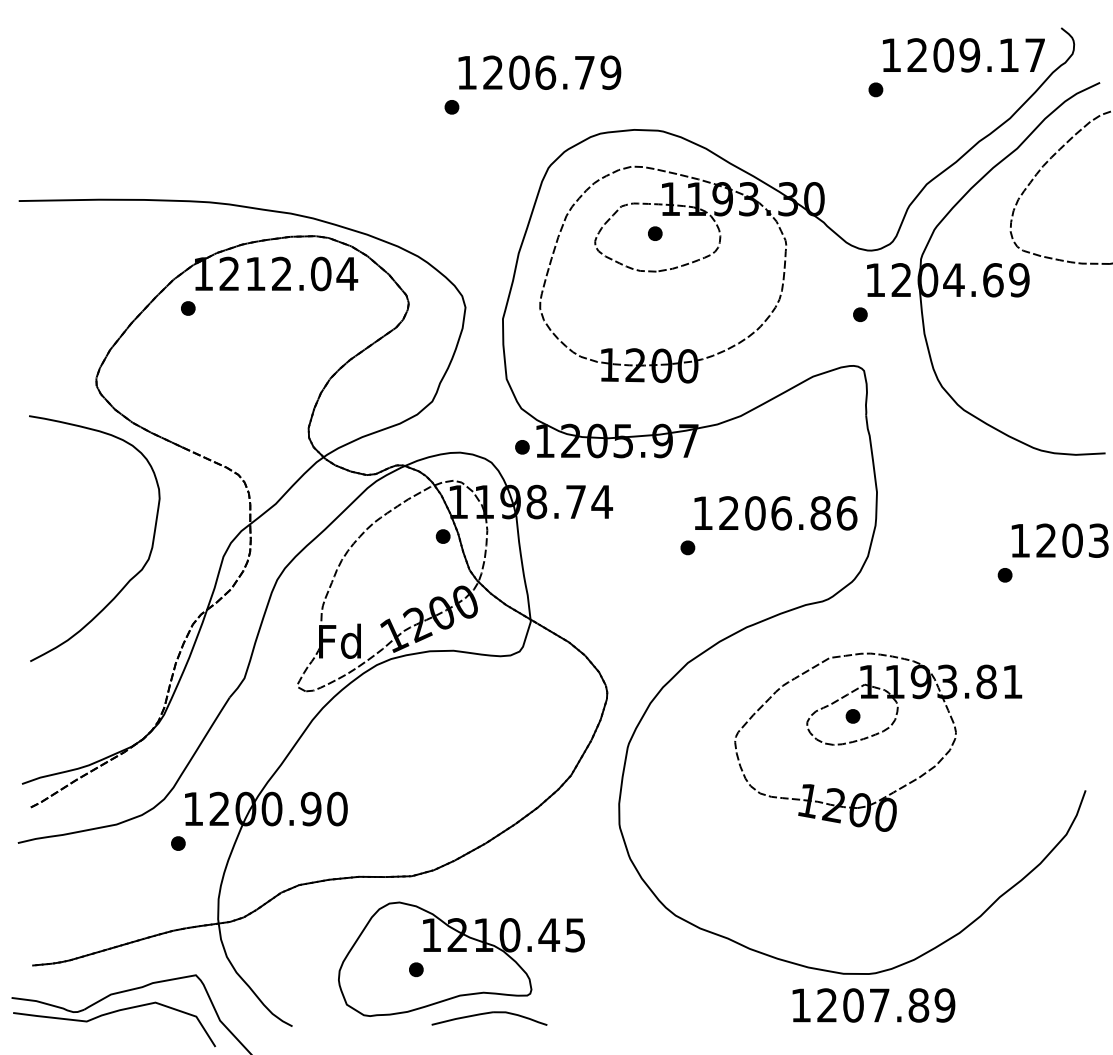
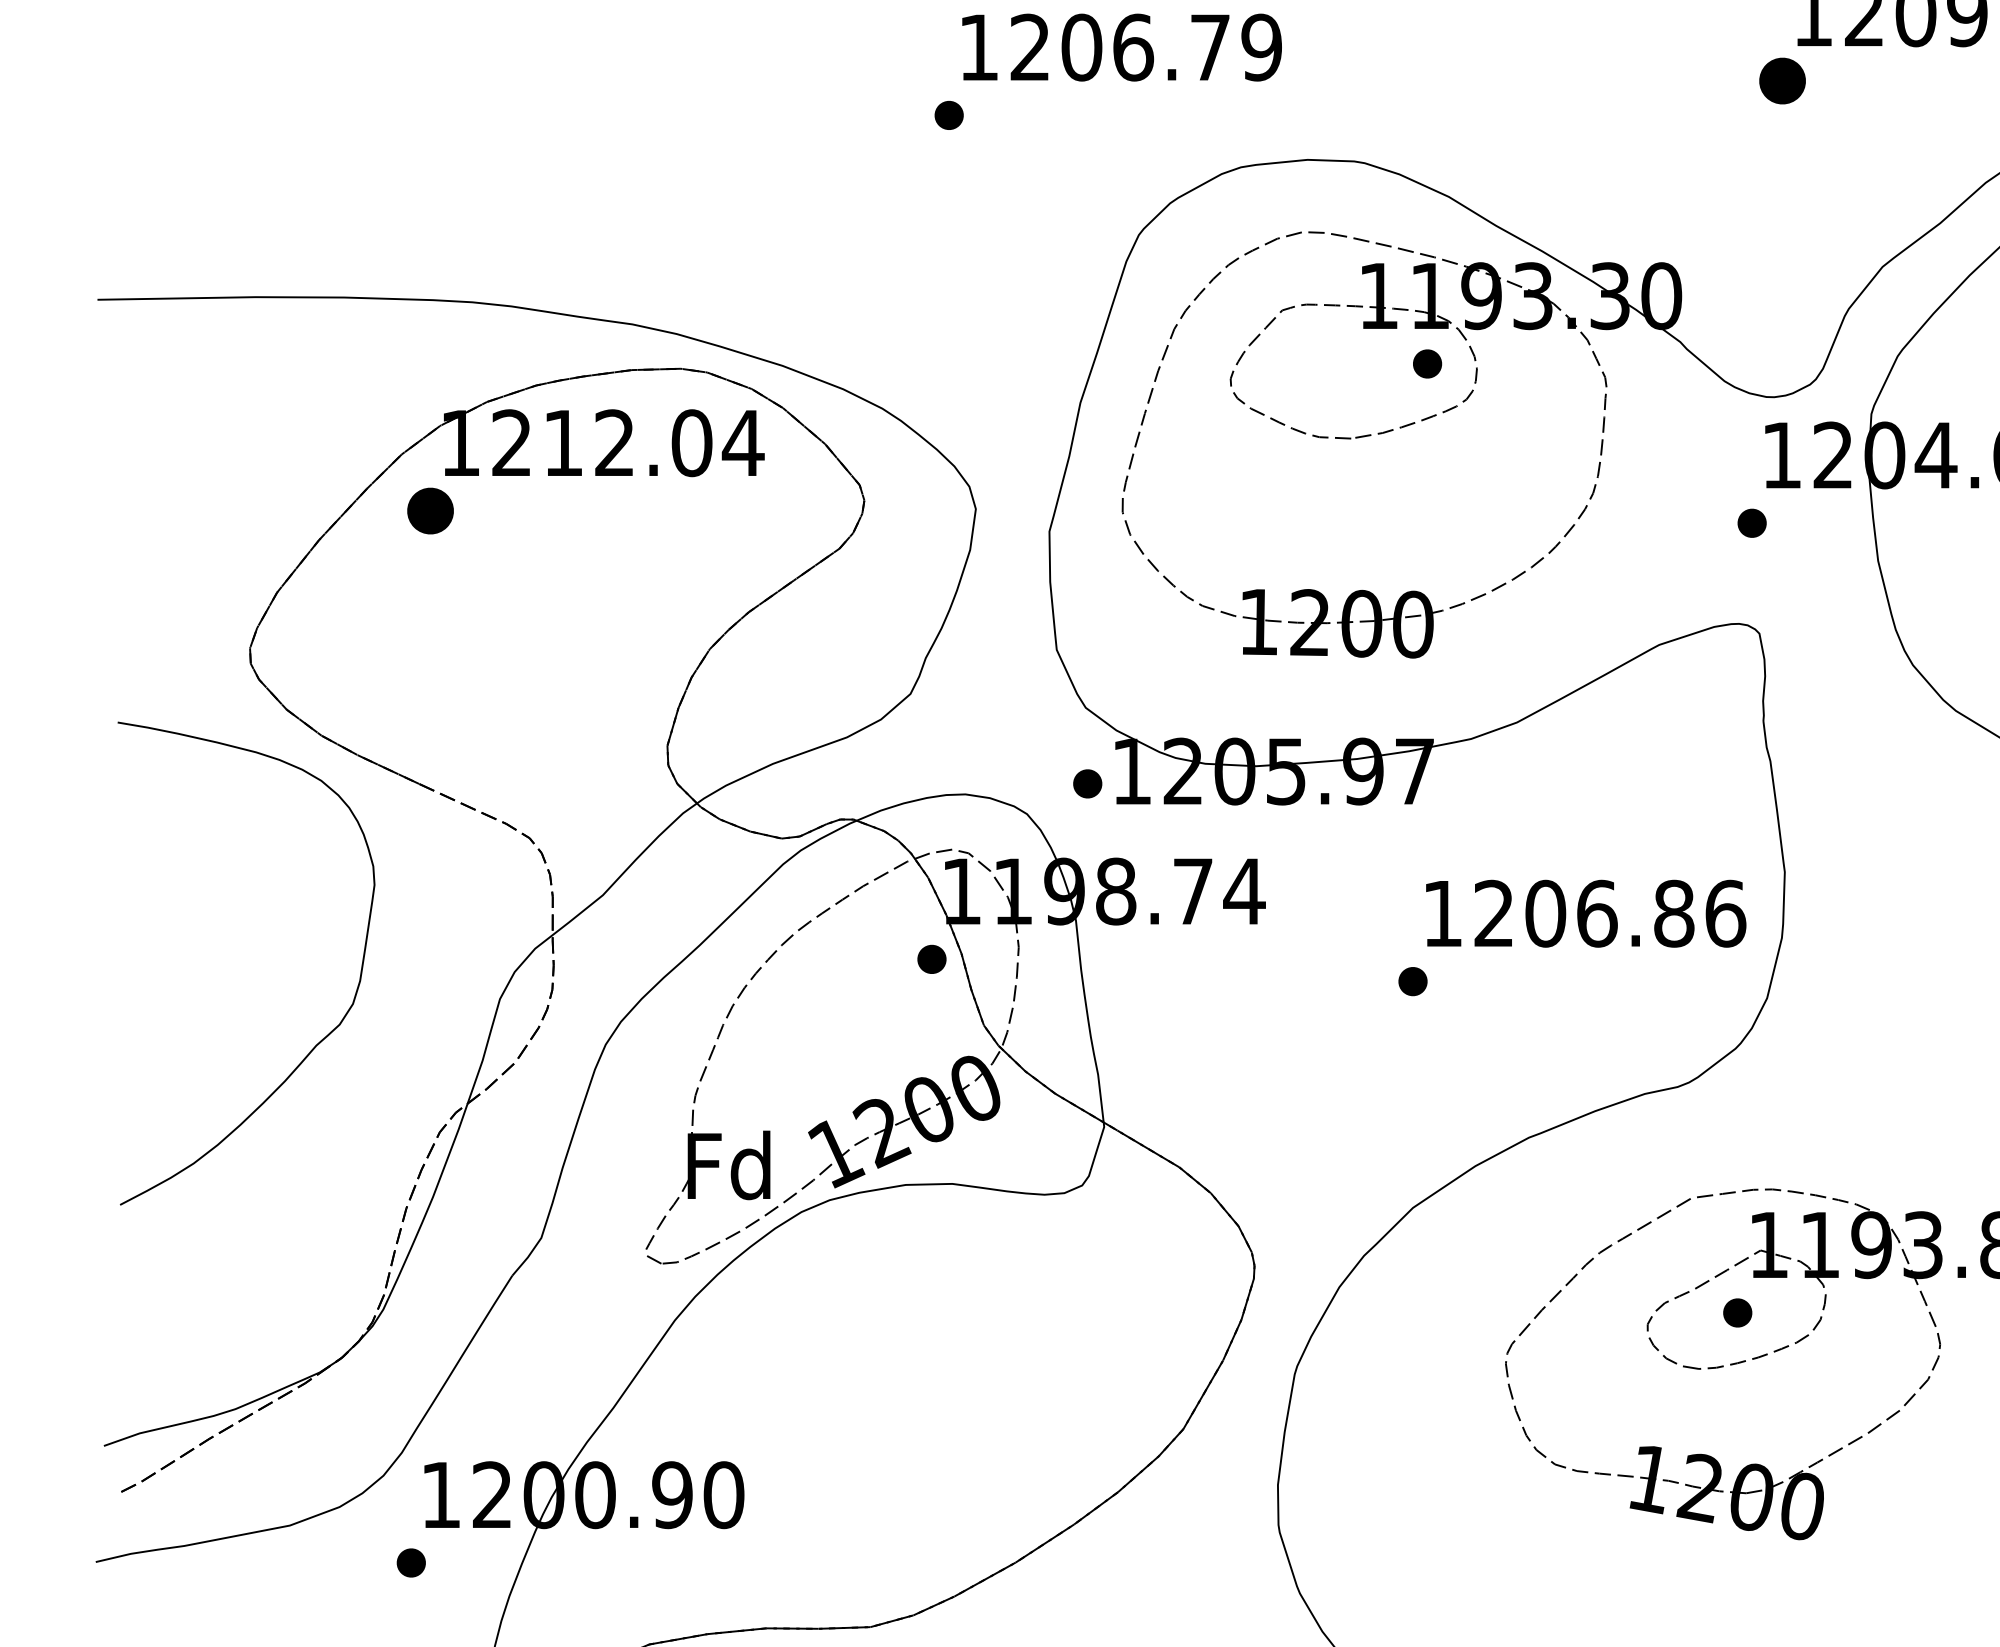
part: (875, 89) -> (1781, 80), size x1.6
part: (655, 233) -> (1427, 363), moved
part: (188, 308) -> (431, 511), size x1.6

